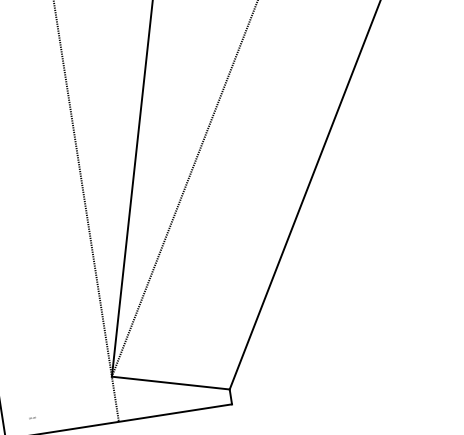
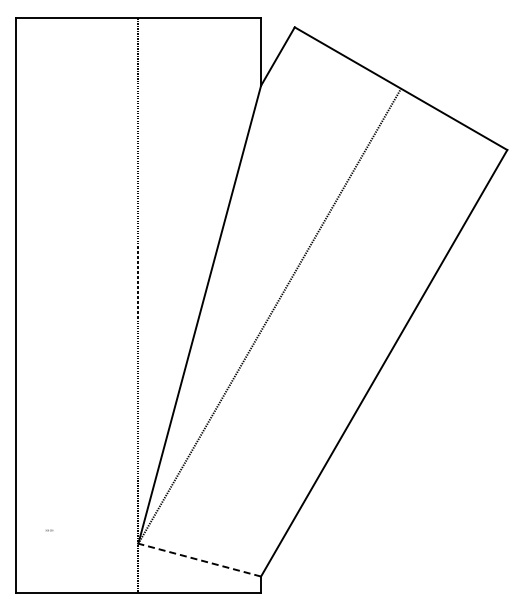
line: (170, 383) -> (199, 560), solid -> dashed
text: (32, 418) -> (49, 530), moved

